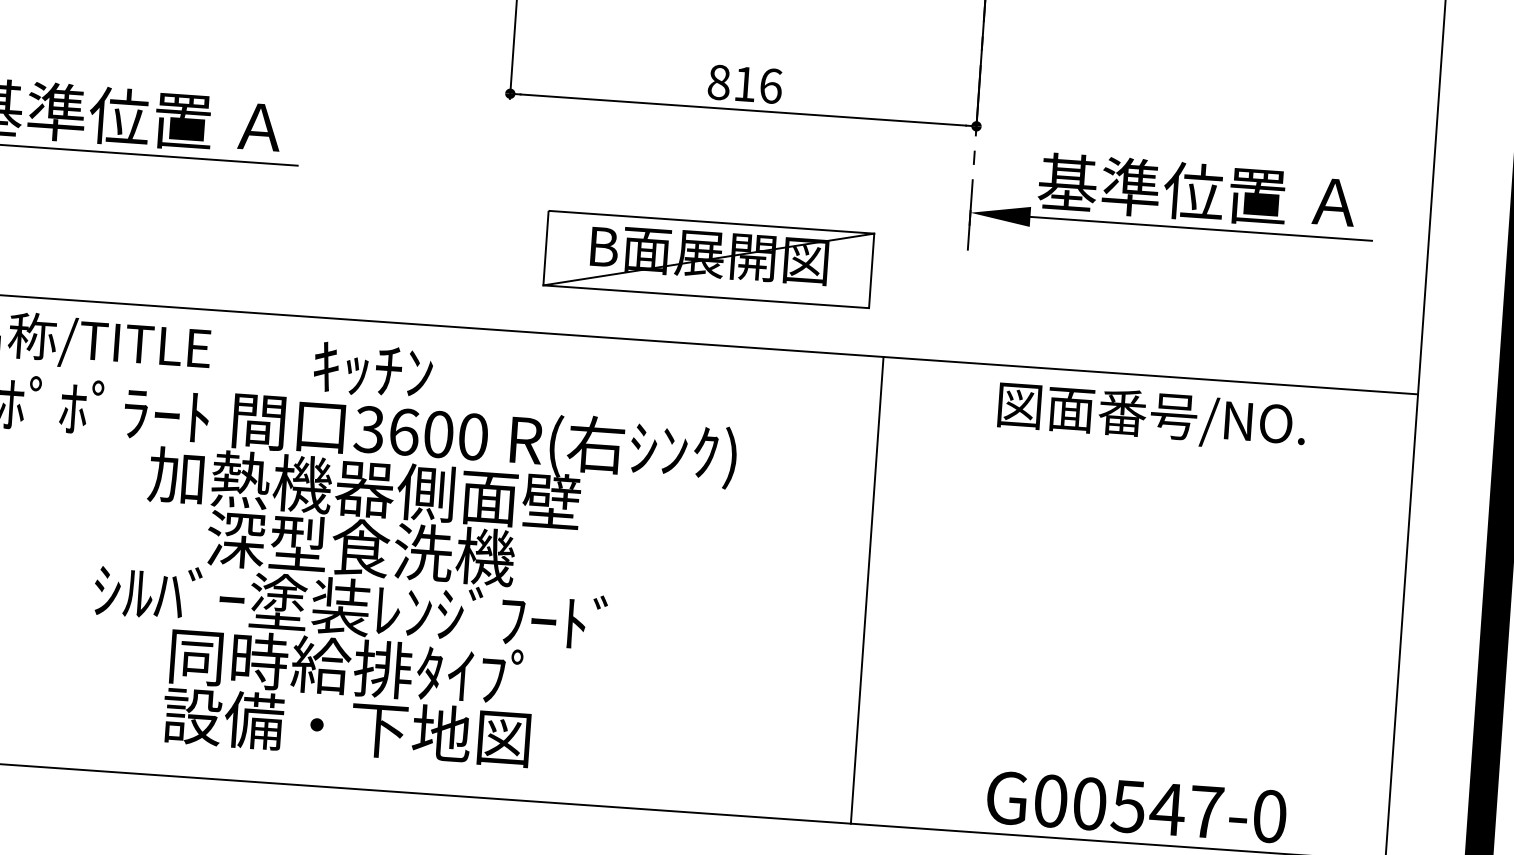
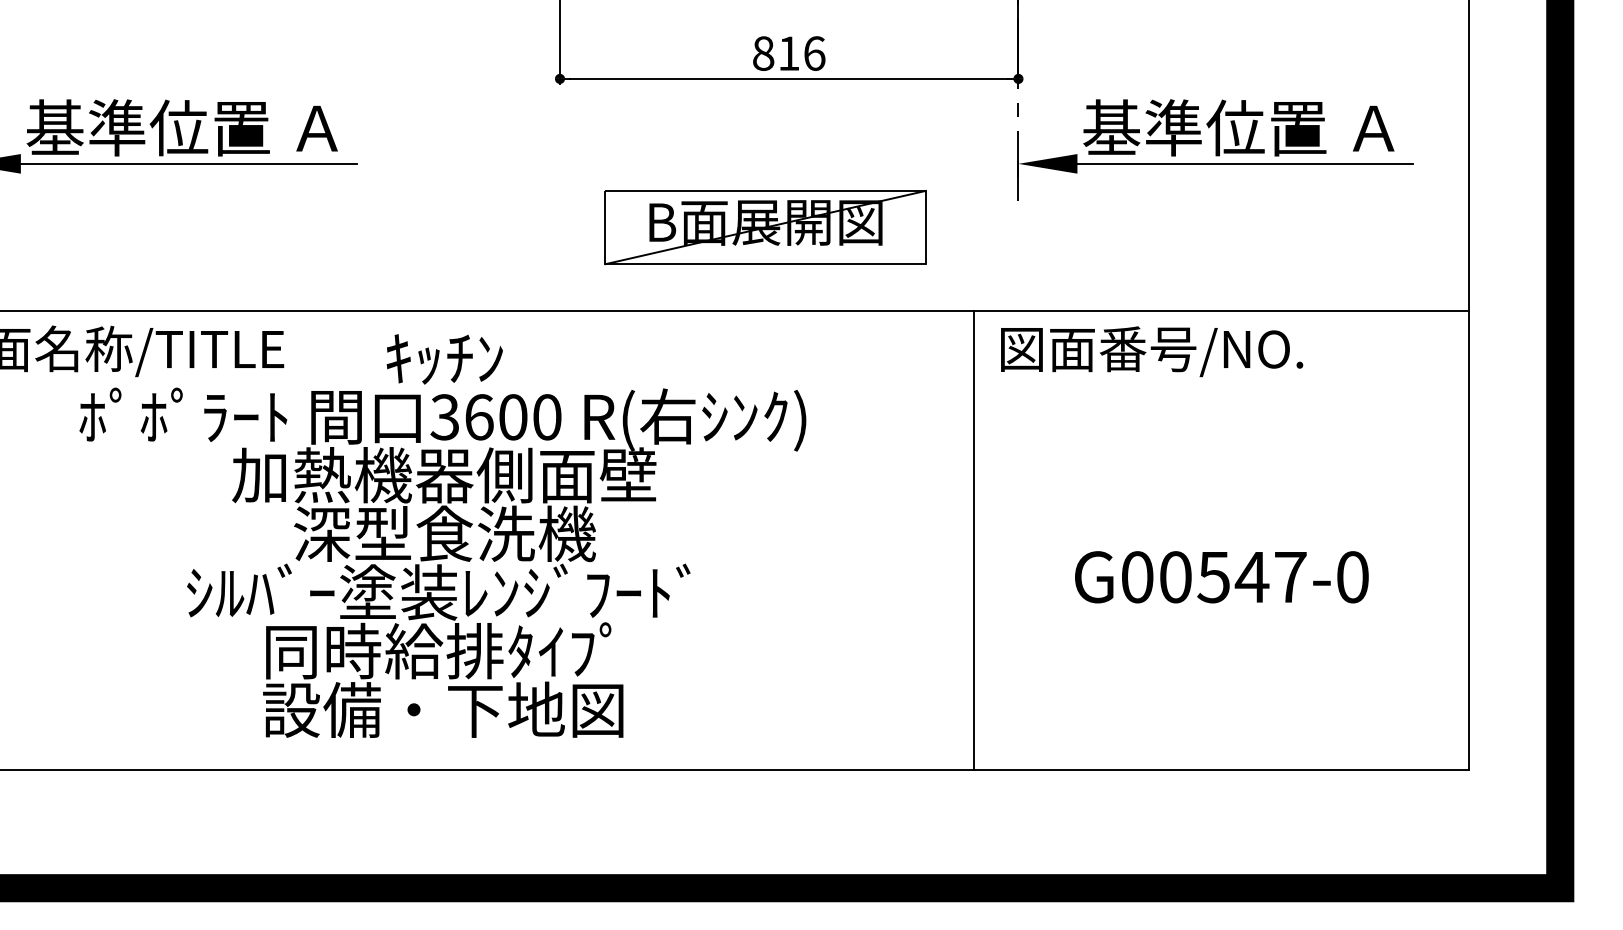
text: (1152, 417) -> (1152, 351), moved
line: (867, 590) -> (974, 540), moved
text: (1136, 807) -> (1221, 577), moved

